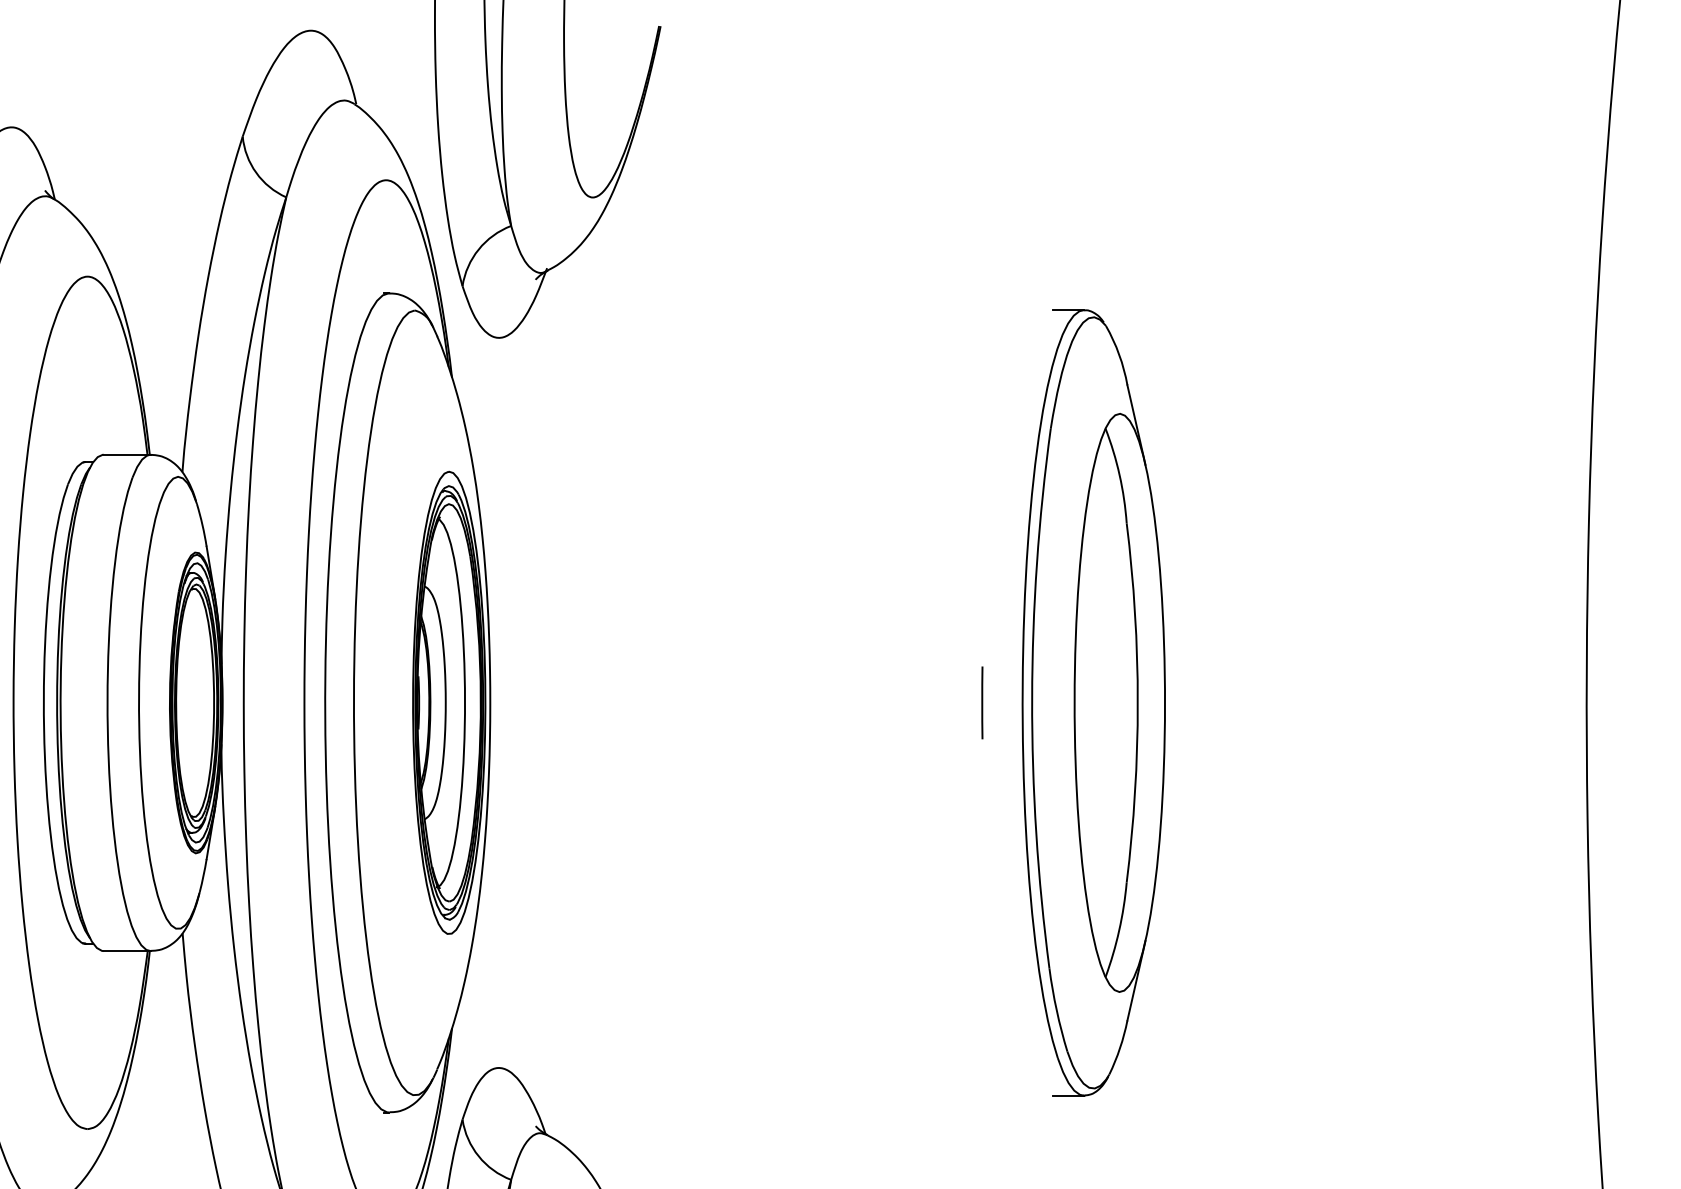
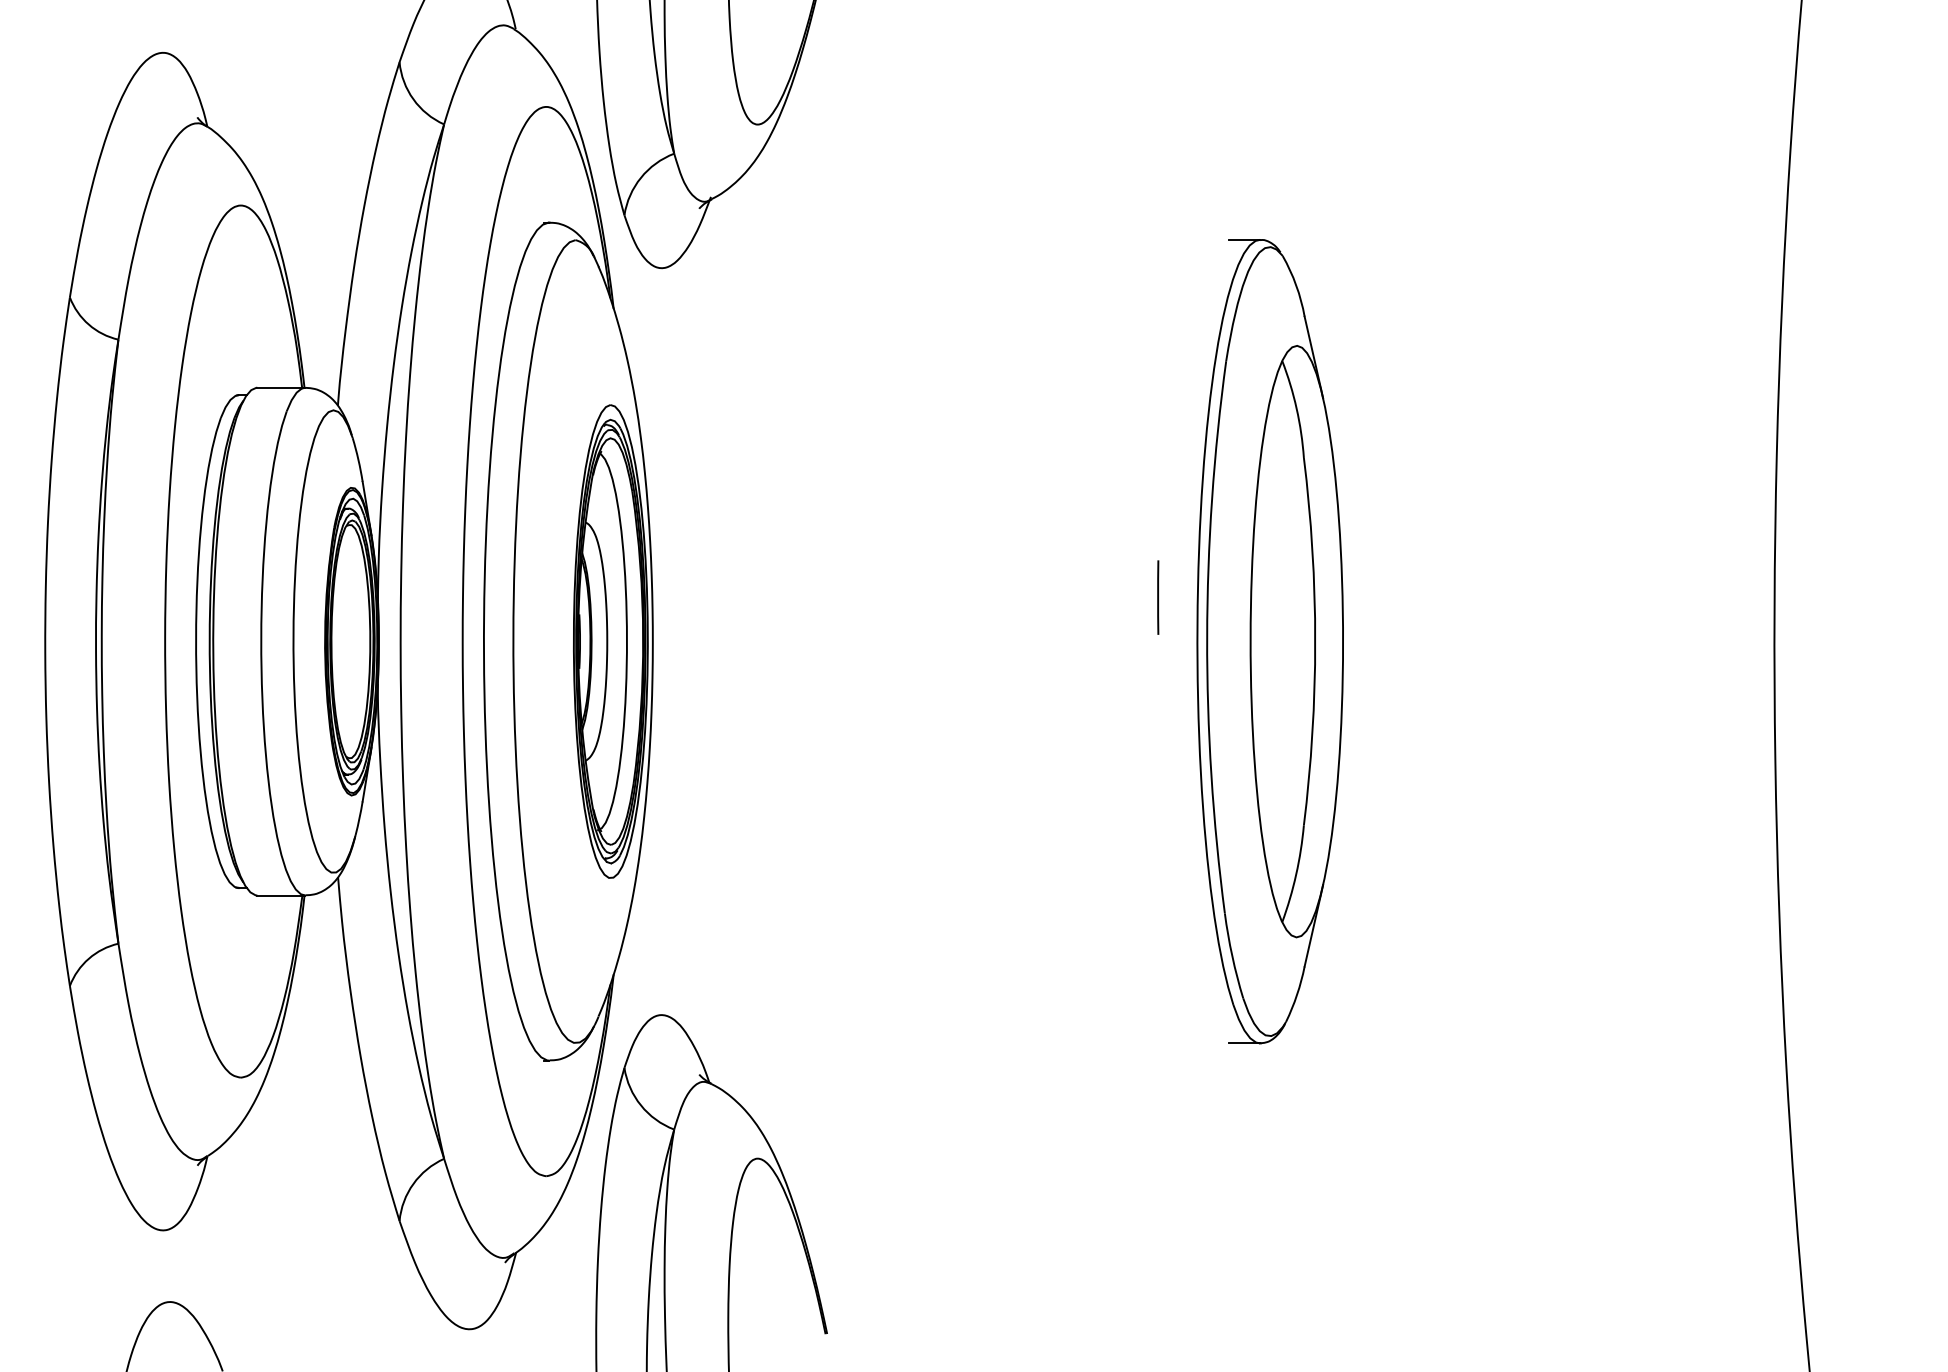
line: (982, 702) -> (1158, 597), moved

